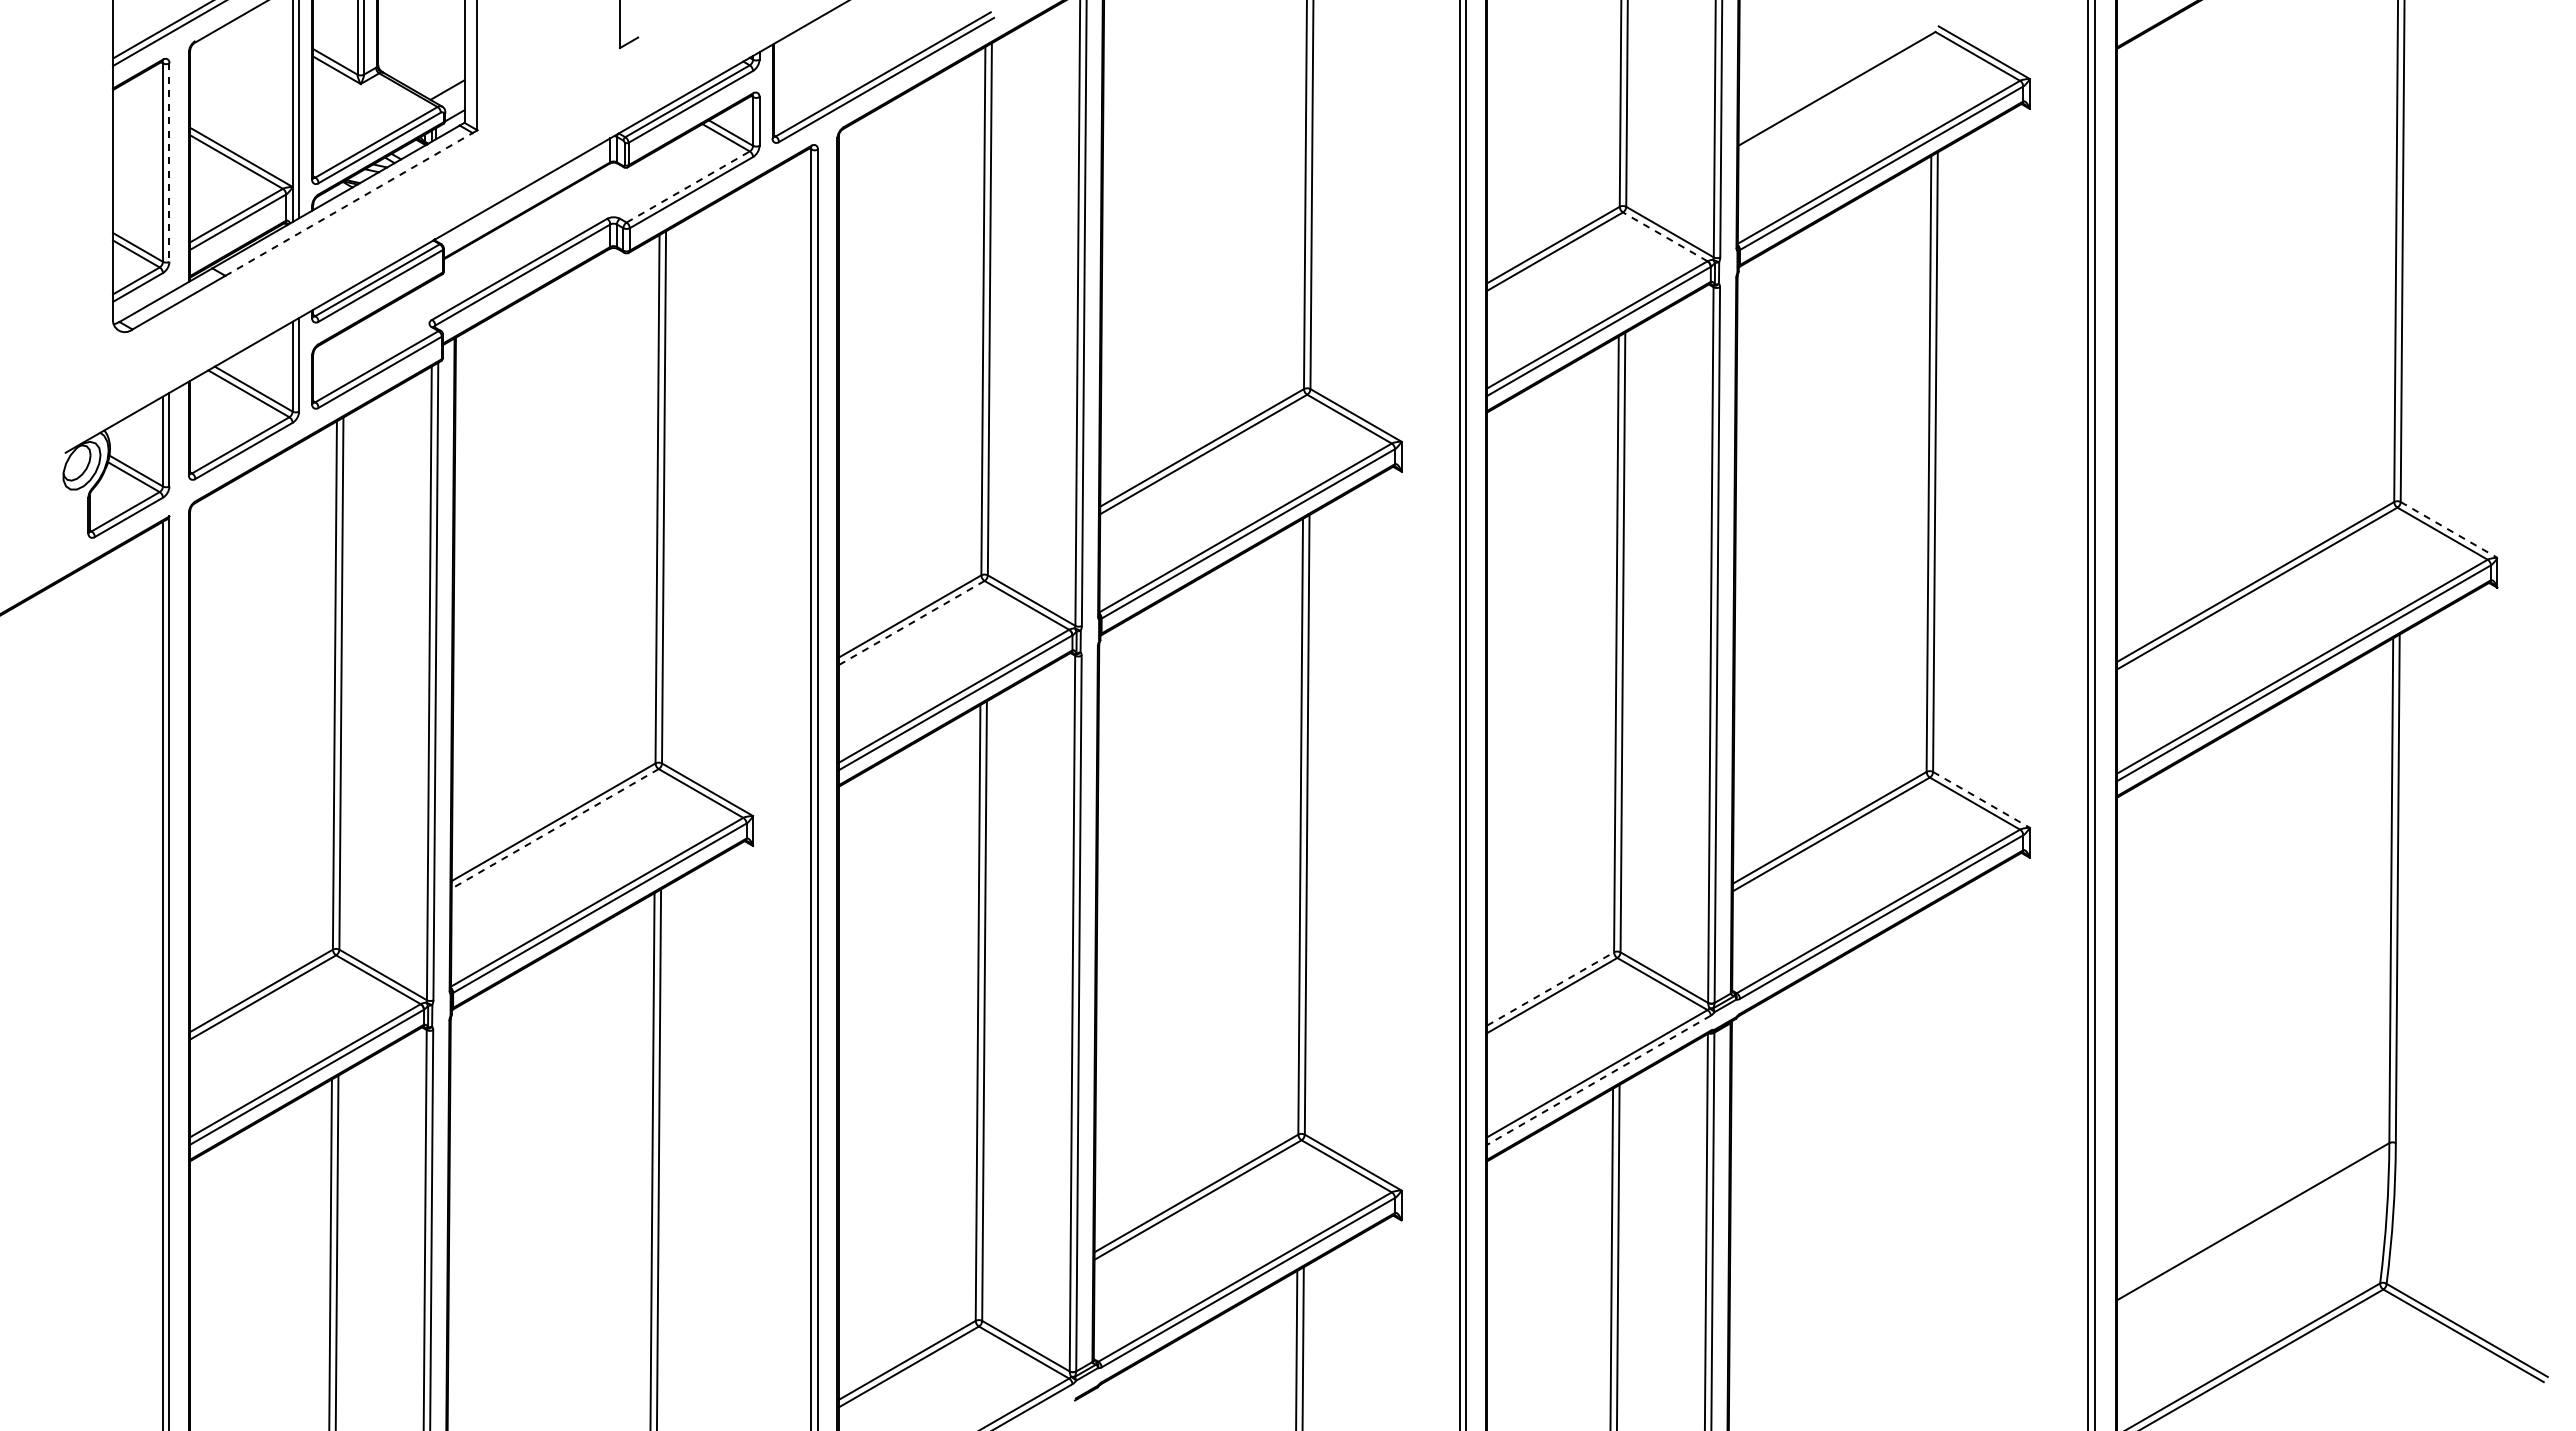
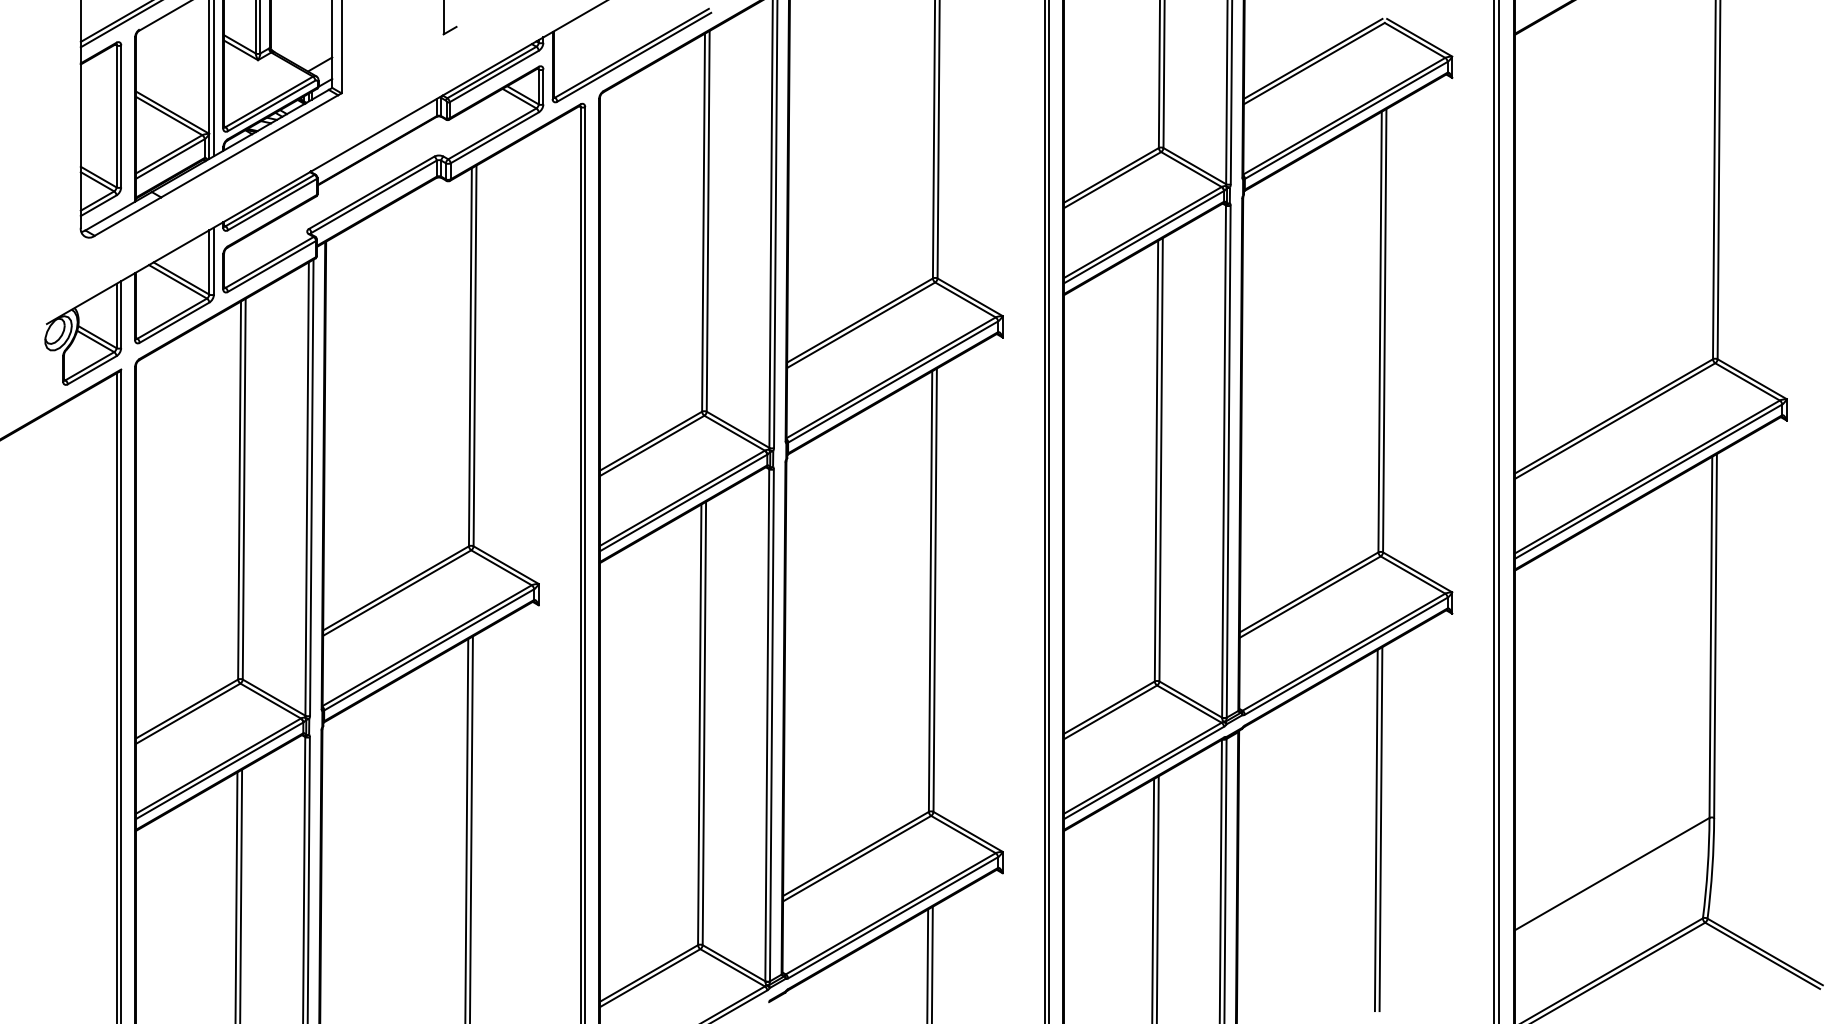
line: (1835, 82) -> (1313, 59), added
line: (169, 163) -> (121, 117), dashed -> solid
line: (688, 186) -> (492, 133), dashed -> solid
line: (349, 204) -> (250, 146), dashed -> solid
line: (1665, 236) -> (1191, 169), dashed -> solid
line: (2449, 529) -> (1752, 378), dashed -> solid
line: (911, 623) -> (652, 446), dashed -> solid
line: (1981, 799) -> (1417, 572), dashed -> solid
line: (555, 828) -> (397, 592), dashed -> solid
line: (1551, 988) -> (1110, 707), dashed -> solid
line: (1598, 1080) -> (1143, 773), dashed -> solid
line: (1930, 1158) -> (1381, 828), added
line: (1923, 1160) -> (1376, 830), added

